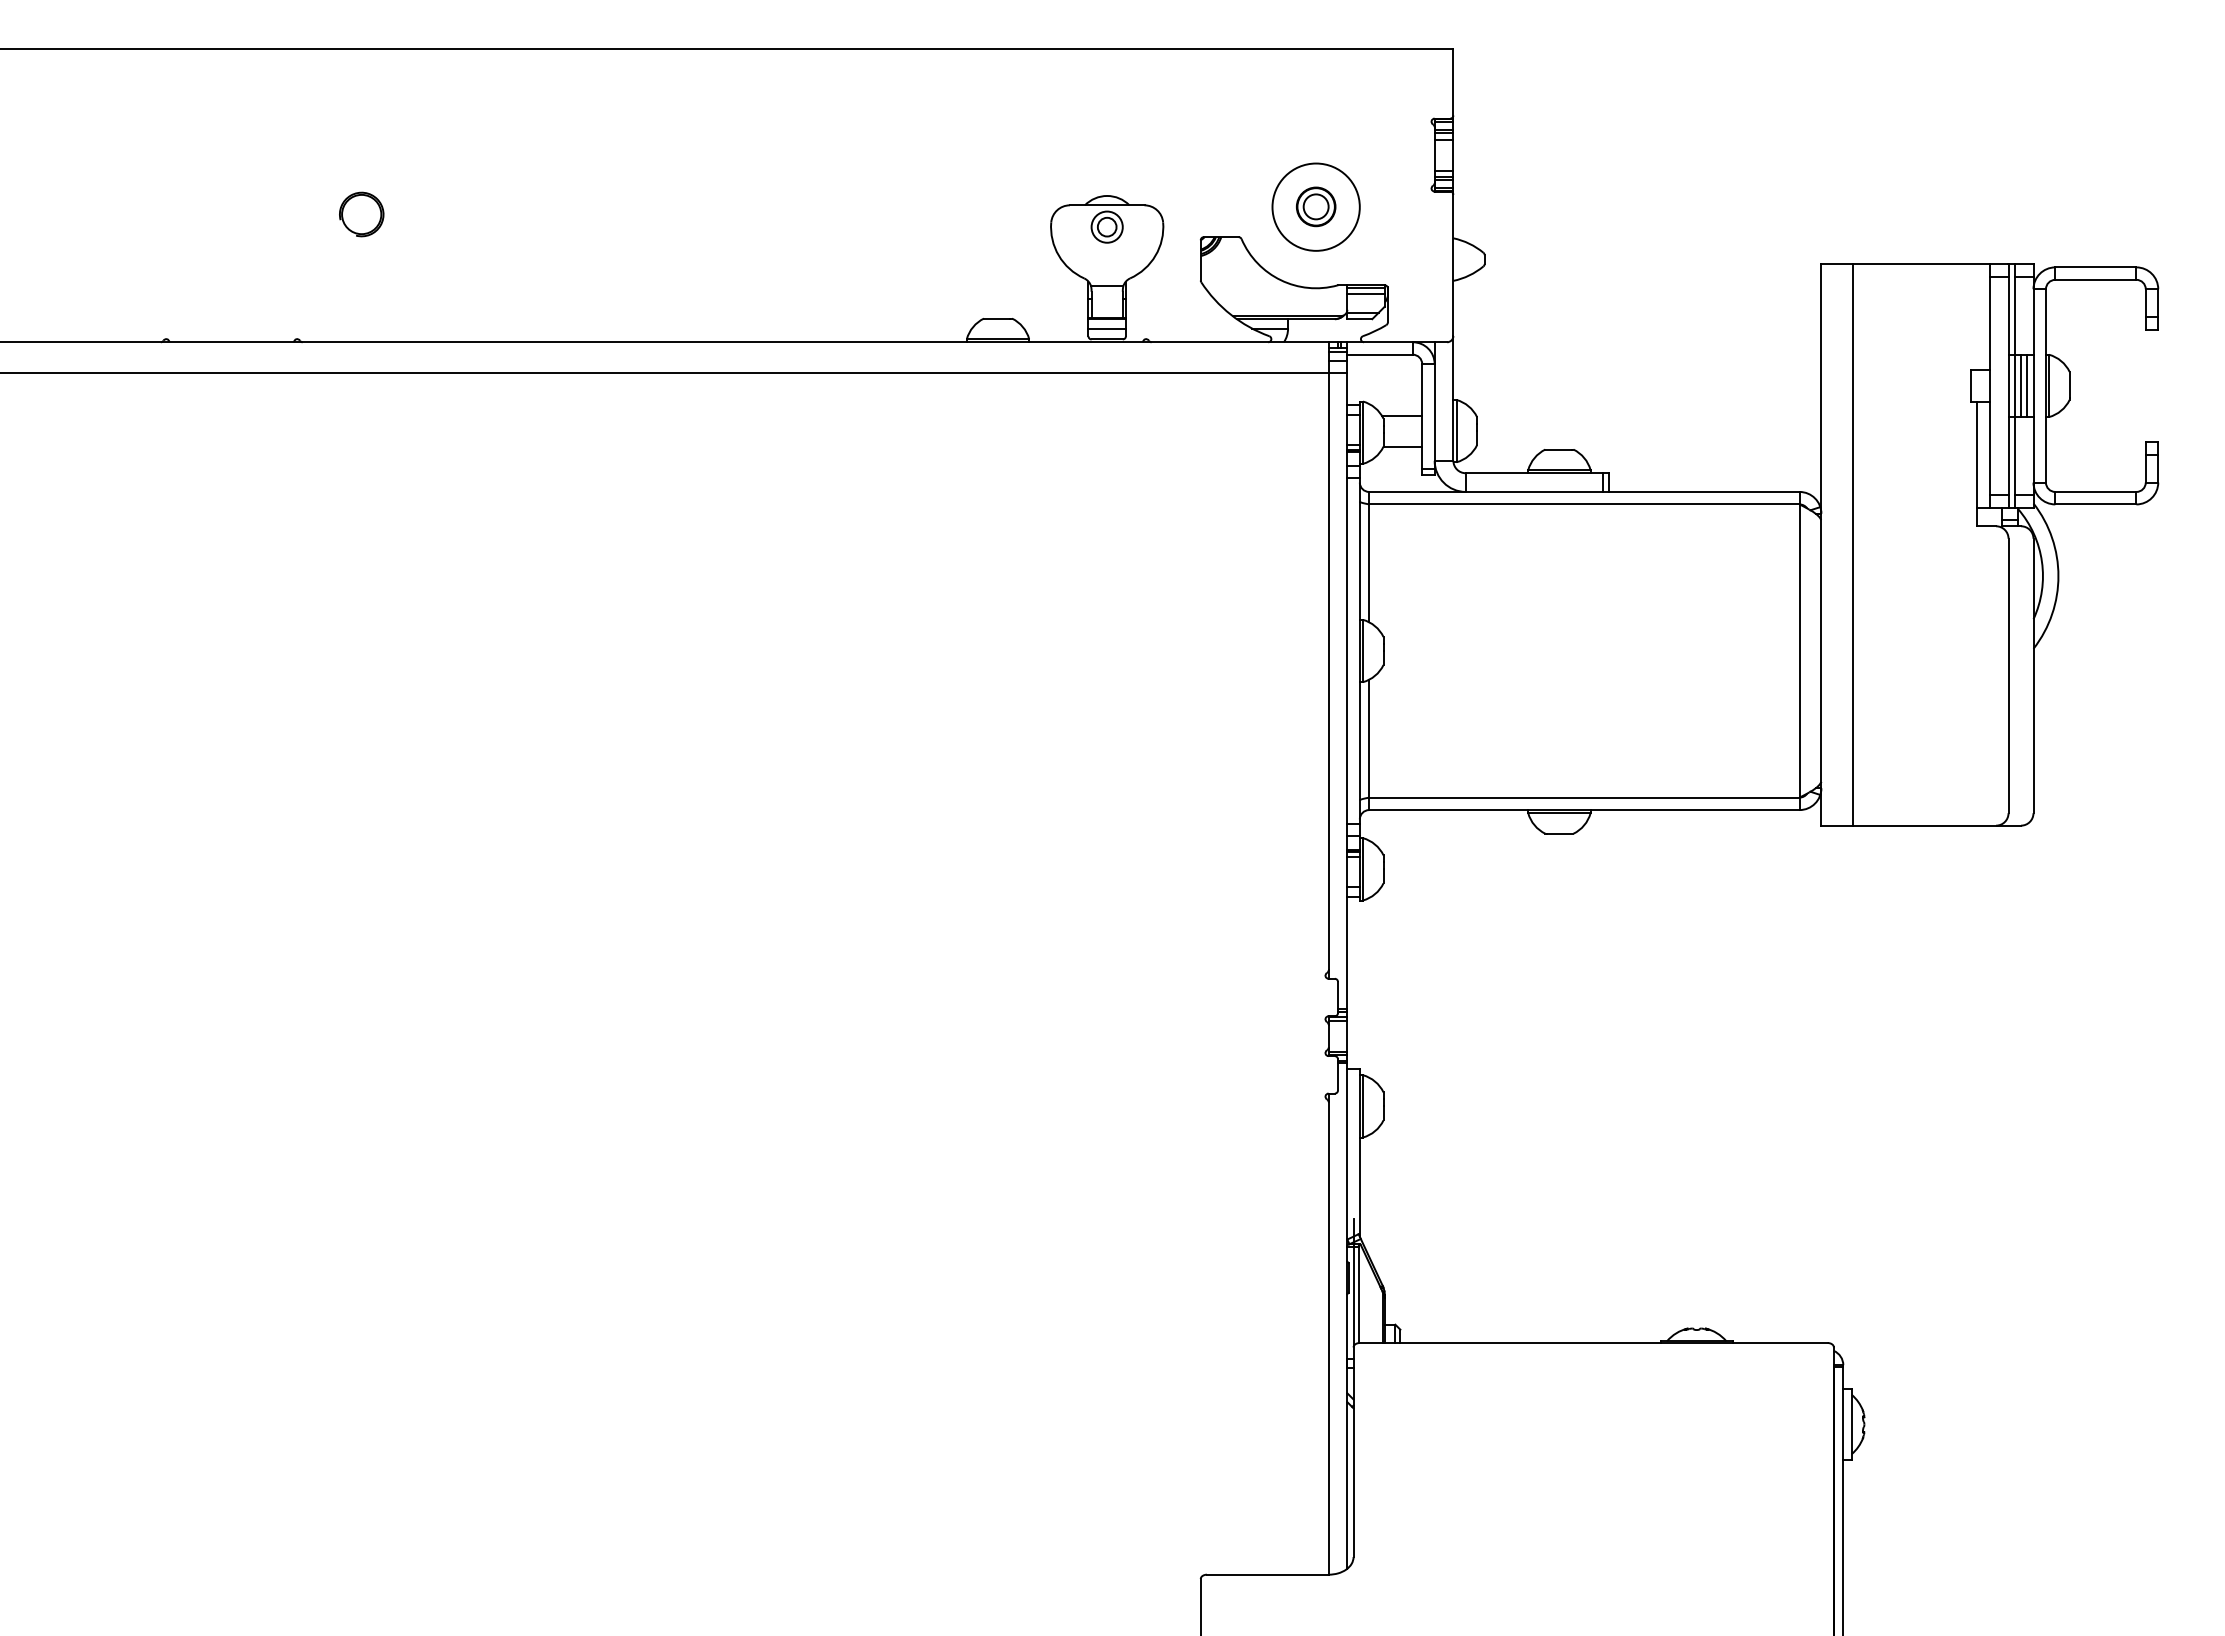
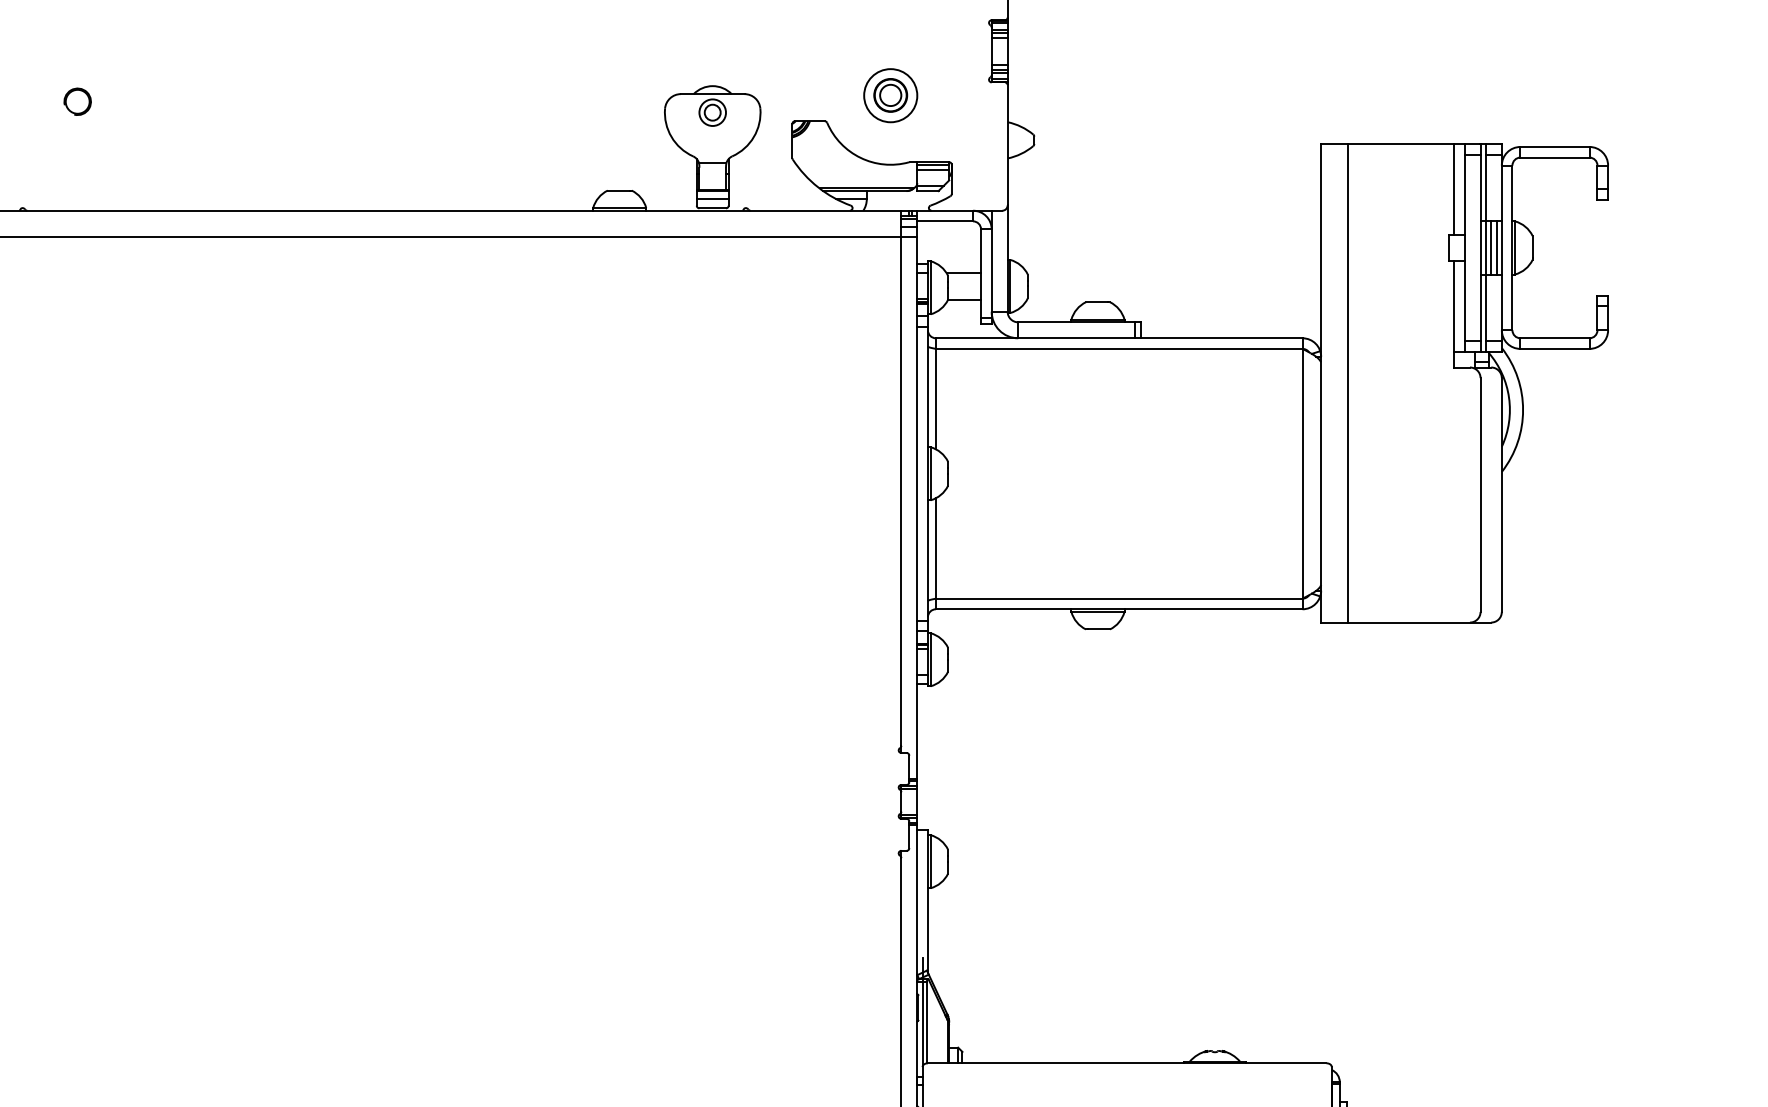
circle: (1315, 207) -> (890, 95), size x0.71
part: (361, 213) -> (77, 101), size x0.71
line: (1977, 317) -> (1454, 189), added

